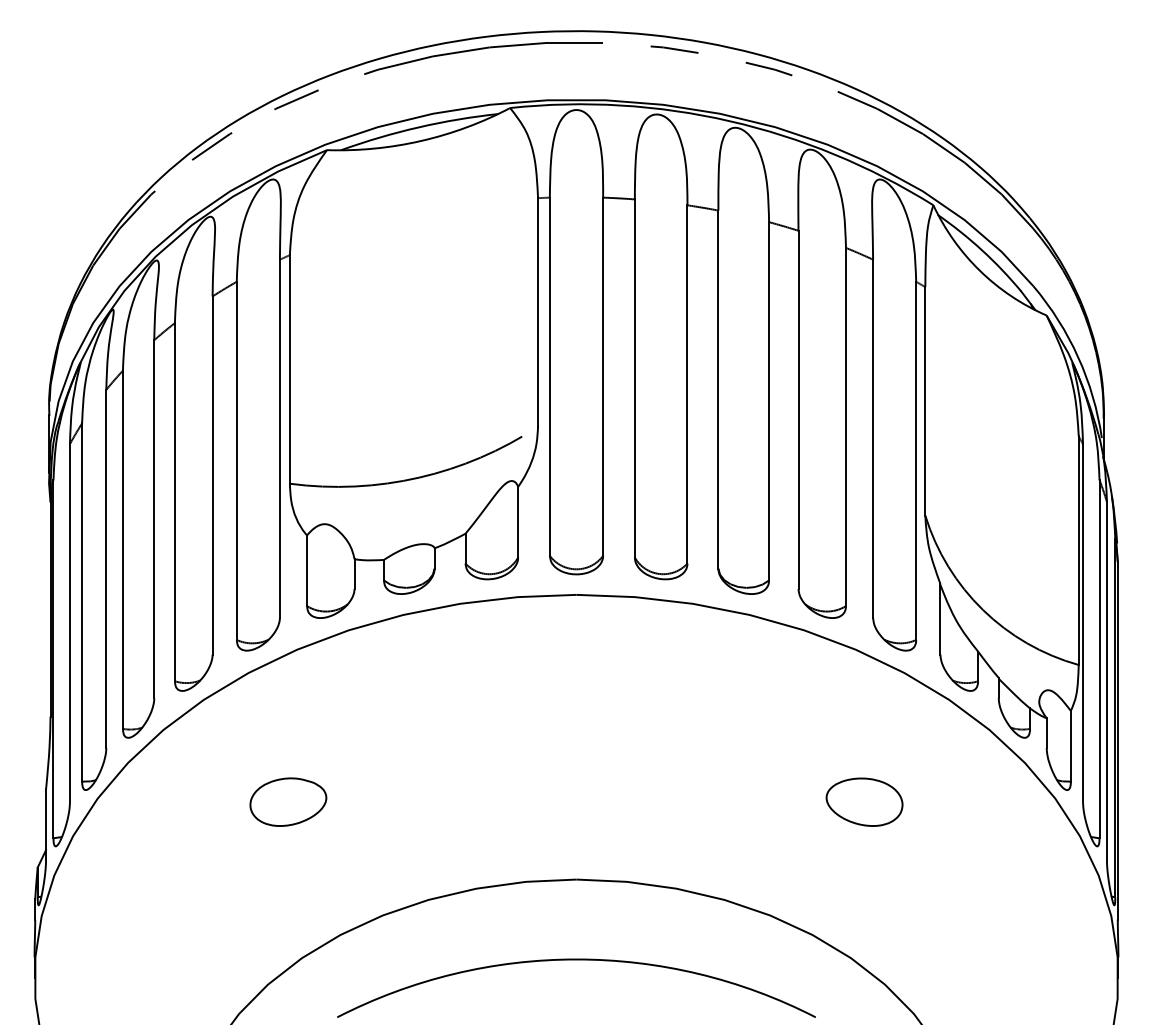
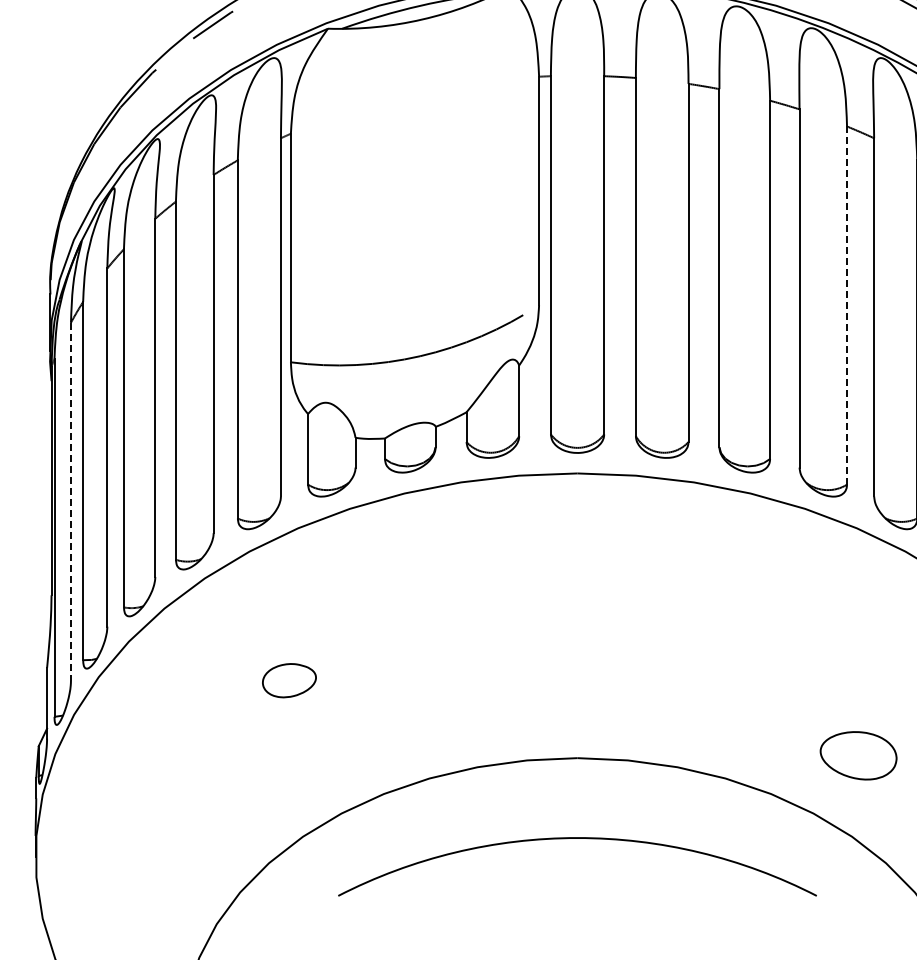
line: (846, 427) -> (847, 306), solid -> dashed
line: (69, 623) -> (70, 502), solid -> dashed
part: (288, 801) -> (289, 680), size x0.7
part: (864, 801) -> (858, 755), moved

